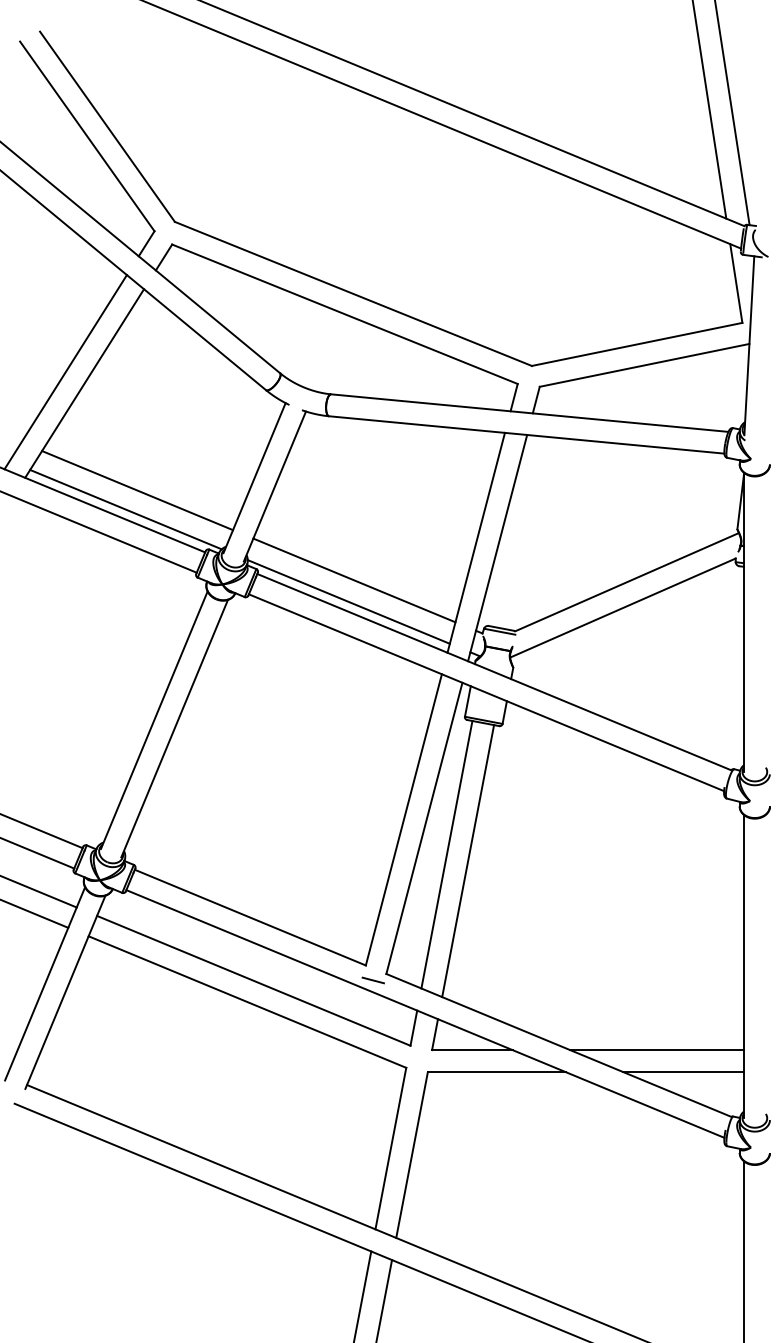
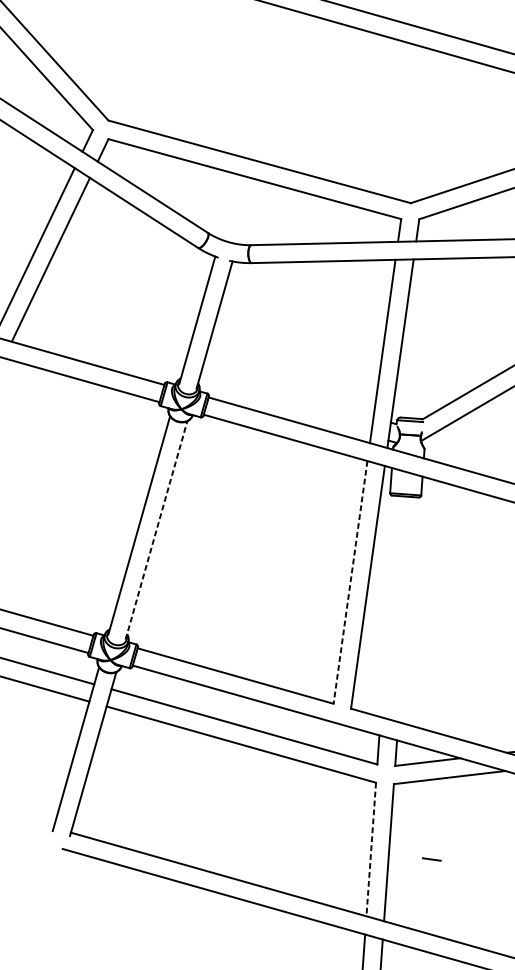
line: (137, 490) -> (103, 341), removed
line: (125, 509) -> (95, 357), removed
line: (354, 580) -> (287, 393), removed
line: (348, 601) -> (285, 411), removed
line: (174, 728) -> (156, 530), solid -> dashed
line: (403, 820) -> (350, 582), solid -> dashed
line: (446, 854) -> (388, 606), removed
line: (468, 861) -> (406, 609), removed
line: (372, 980) -> (431, 859), moved
line: (390, 1149) -> (371, 850), solid -> dashed

